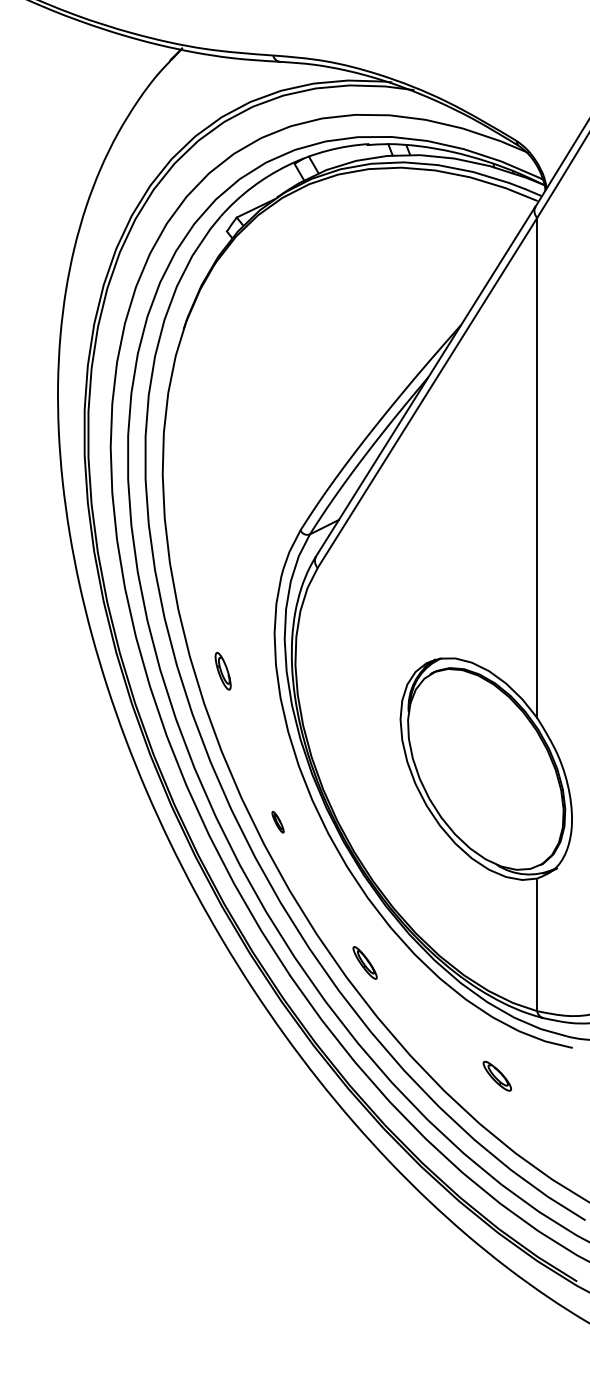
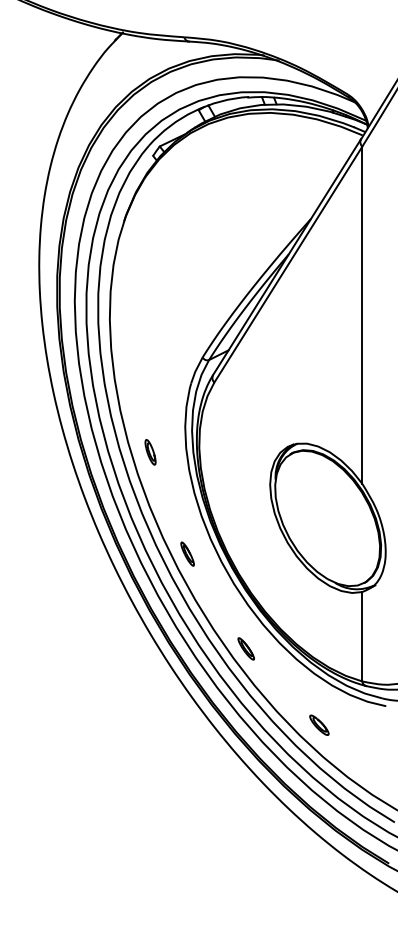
part: (277, 821) -> (187, 553), size x1.67
part: (497, 1075) -> (319, 724), moved

